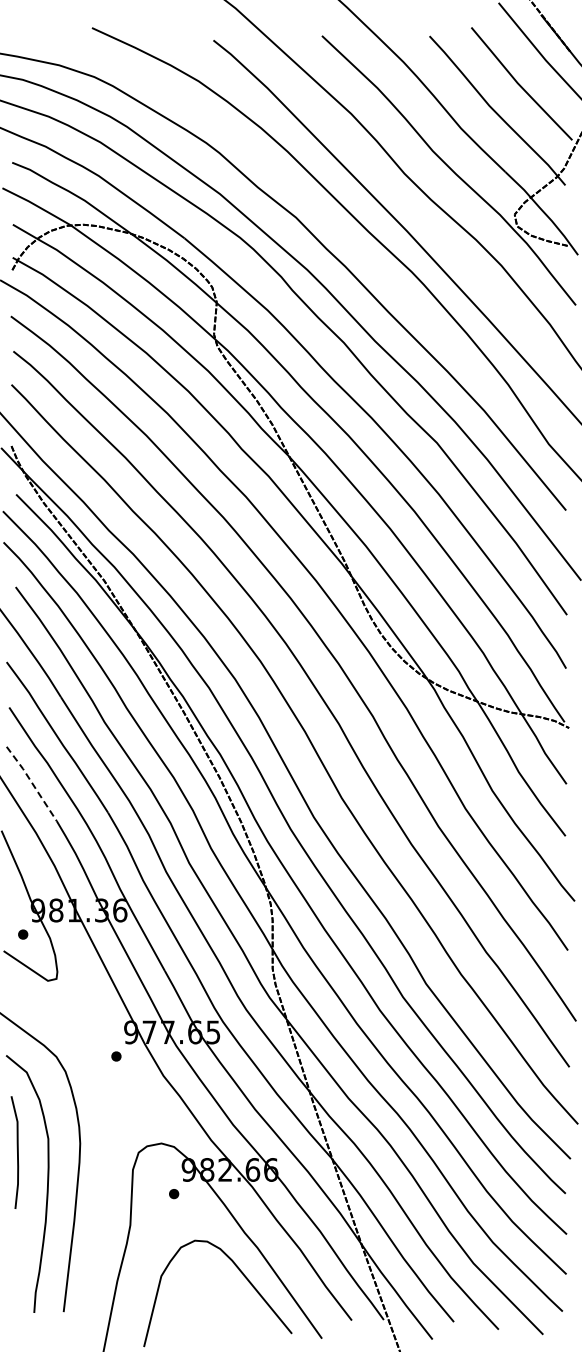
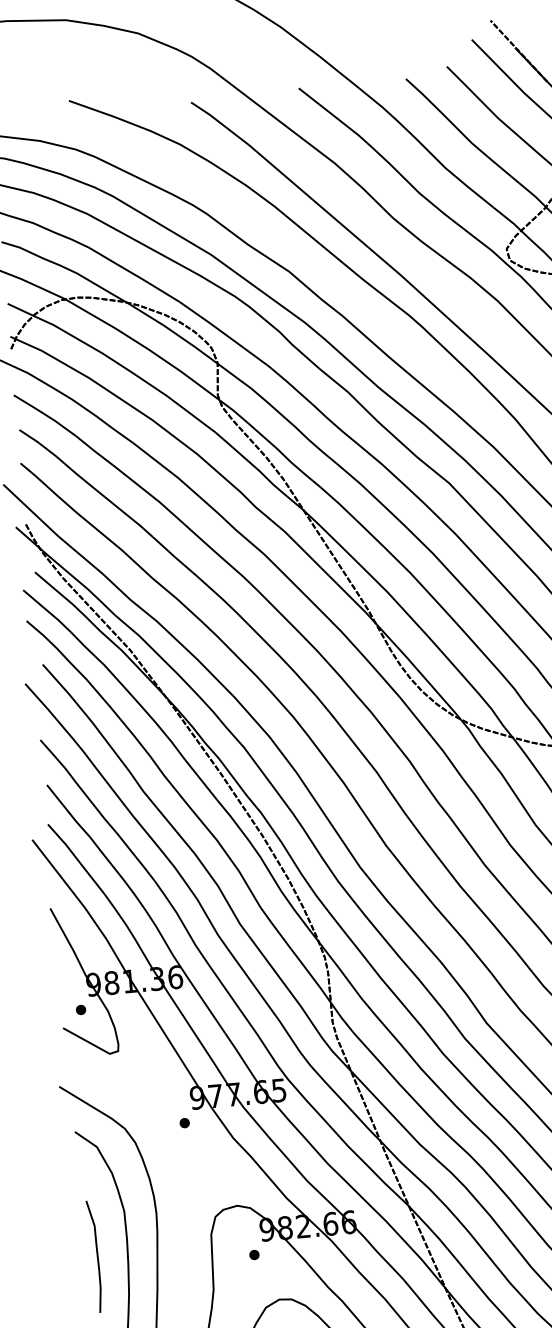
line: (32, 783) -> (76, 858), dashed -> solid
curve: (17, 1152) -> (97, 1256), moved

